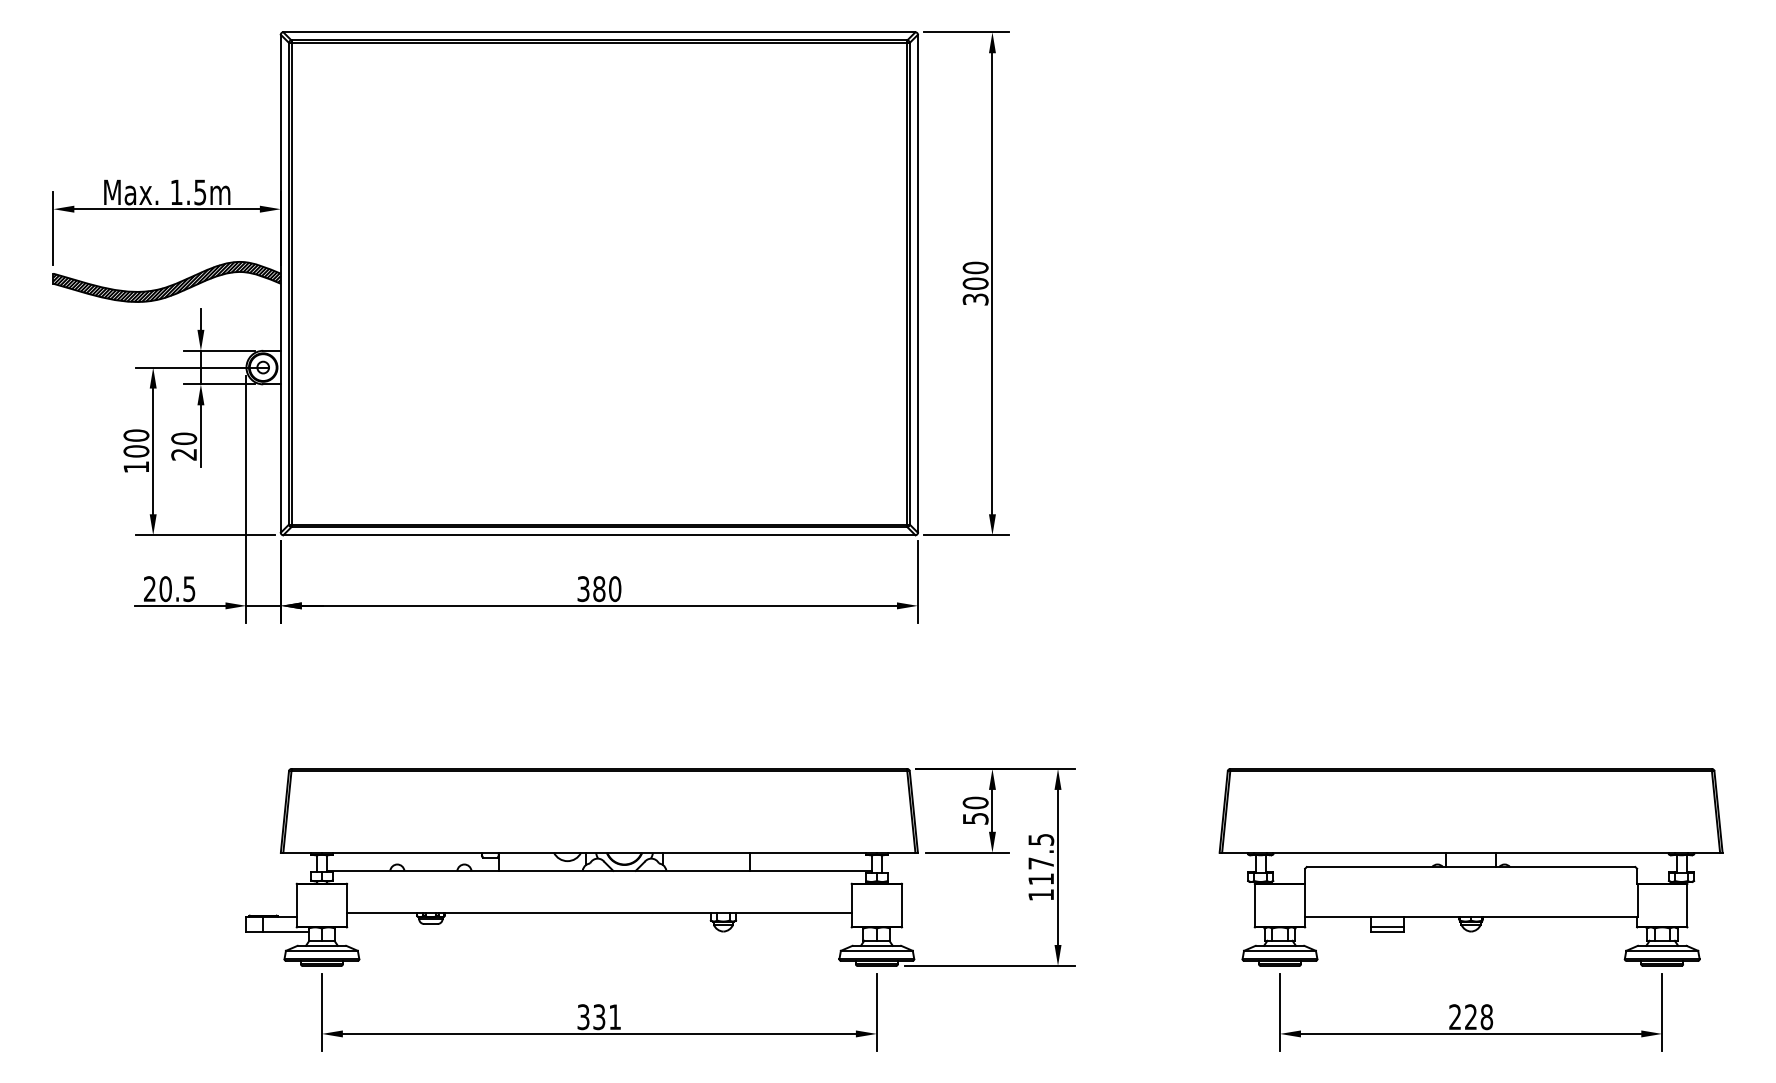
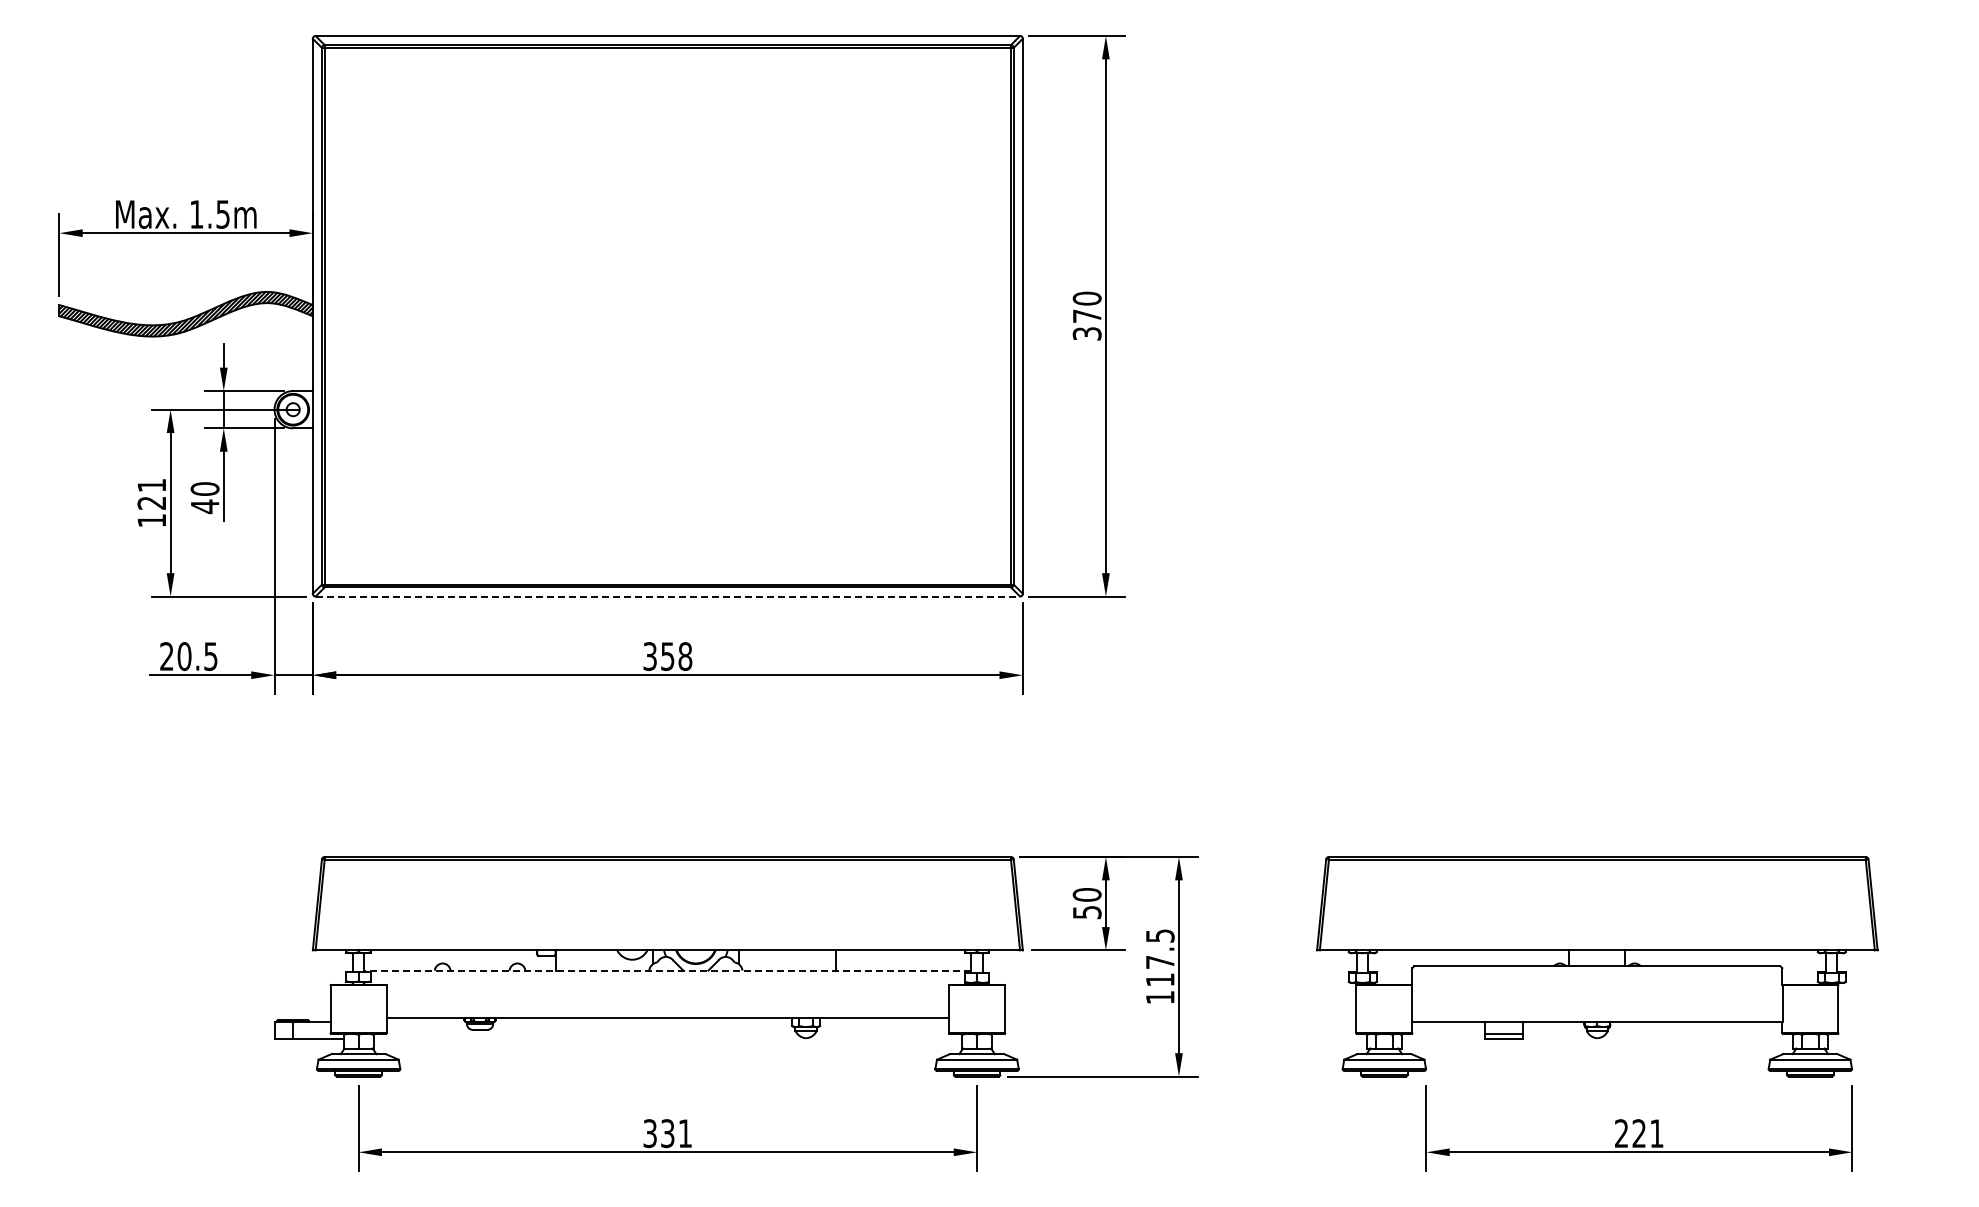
text: (975, 283) -> (1086, 316), 300 -> 370
text: (136, 442) -> (151, 493), 100 -> 121
text: (183, 454) -> (204, 506), 20 -> 40
line: (599, 535) -> (668, 596), solid -> dashed
text: (607, 589) -> (676, 656), 380 -> 358
part: (1471, 867) -> (1597, 966), moved
line: (599, 870) -> (667, 970), solid -> dashed
text: (1486, 1017) -> (1656, 1133), 228 -> 221

